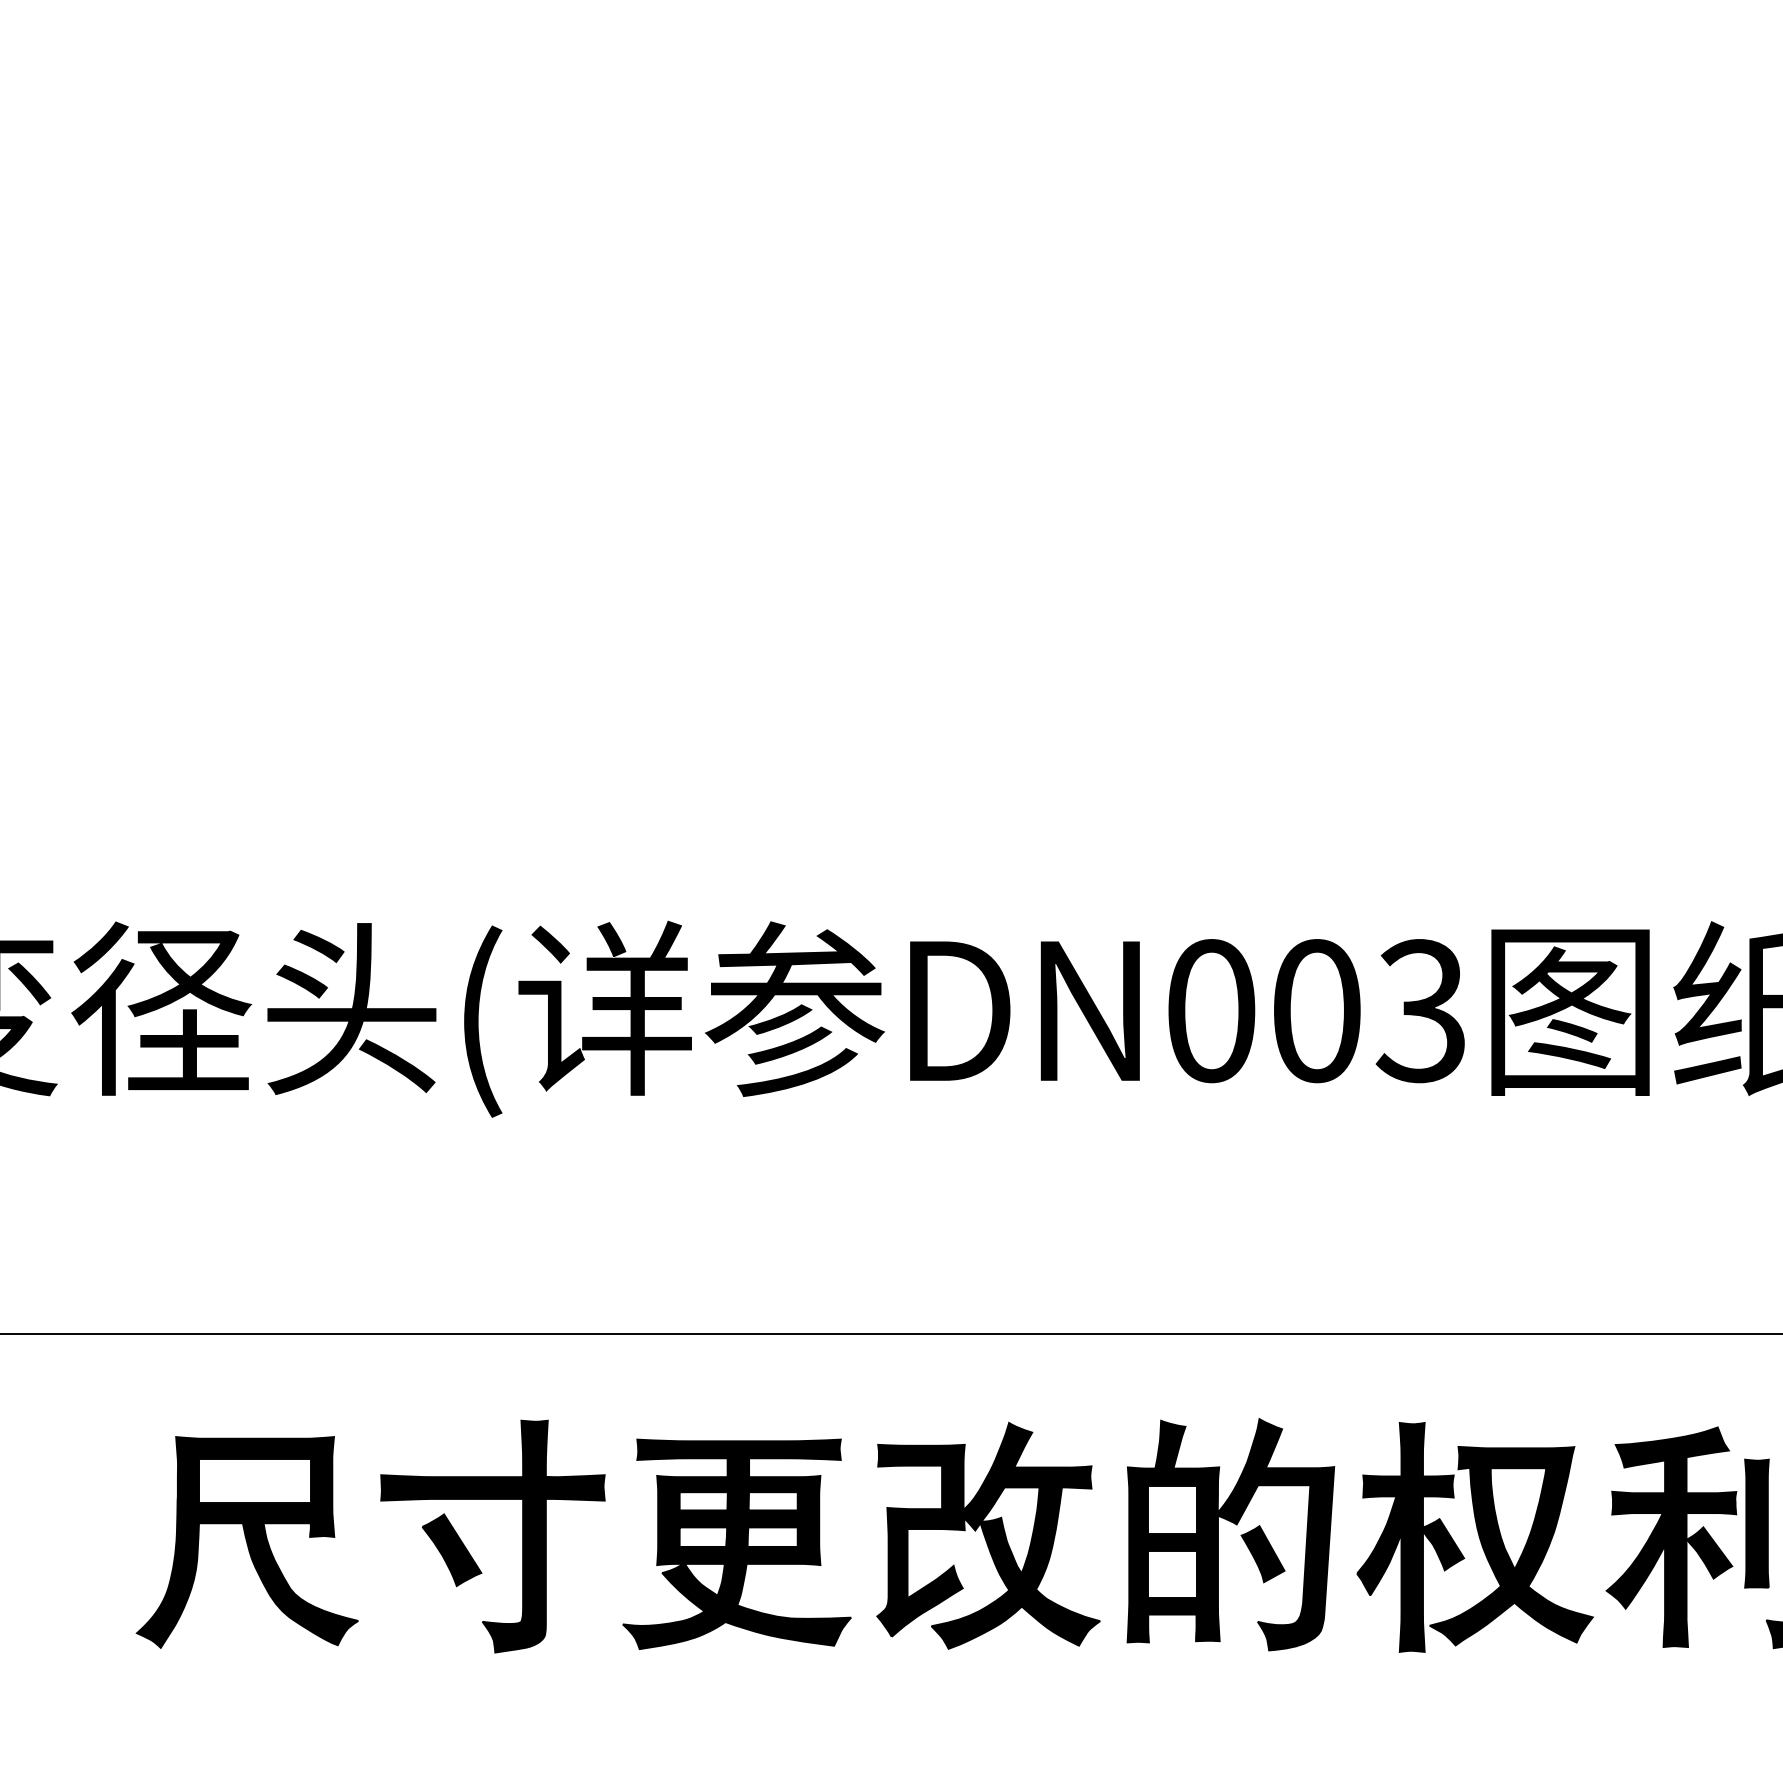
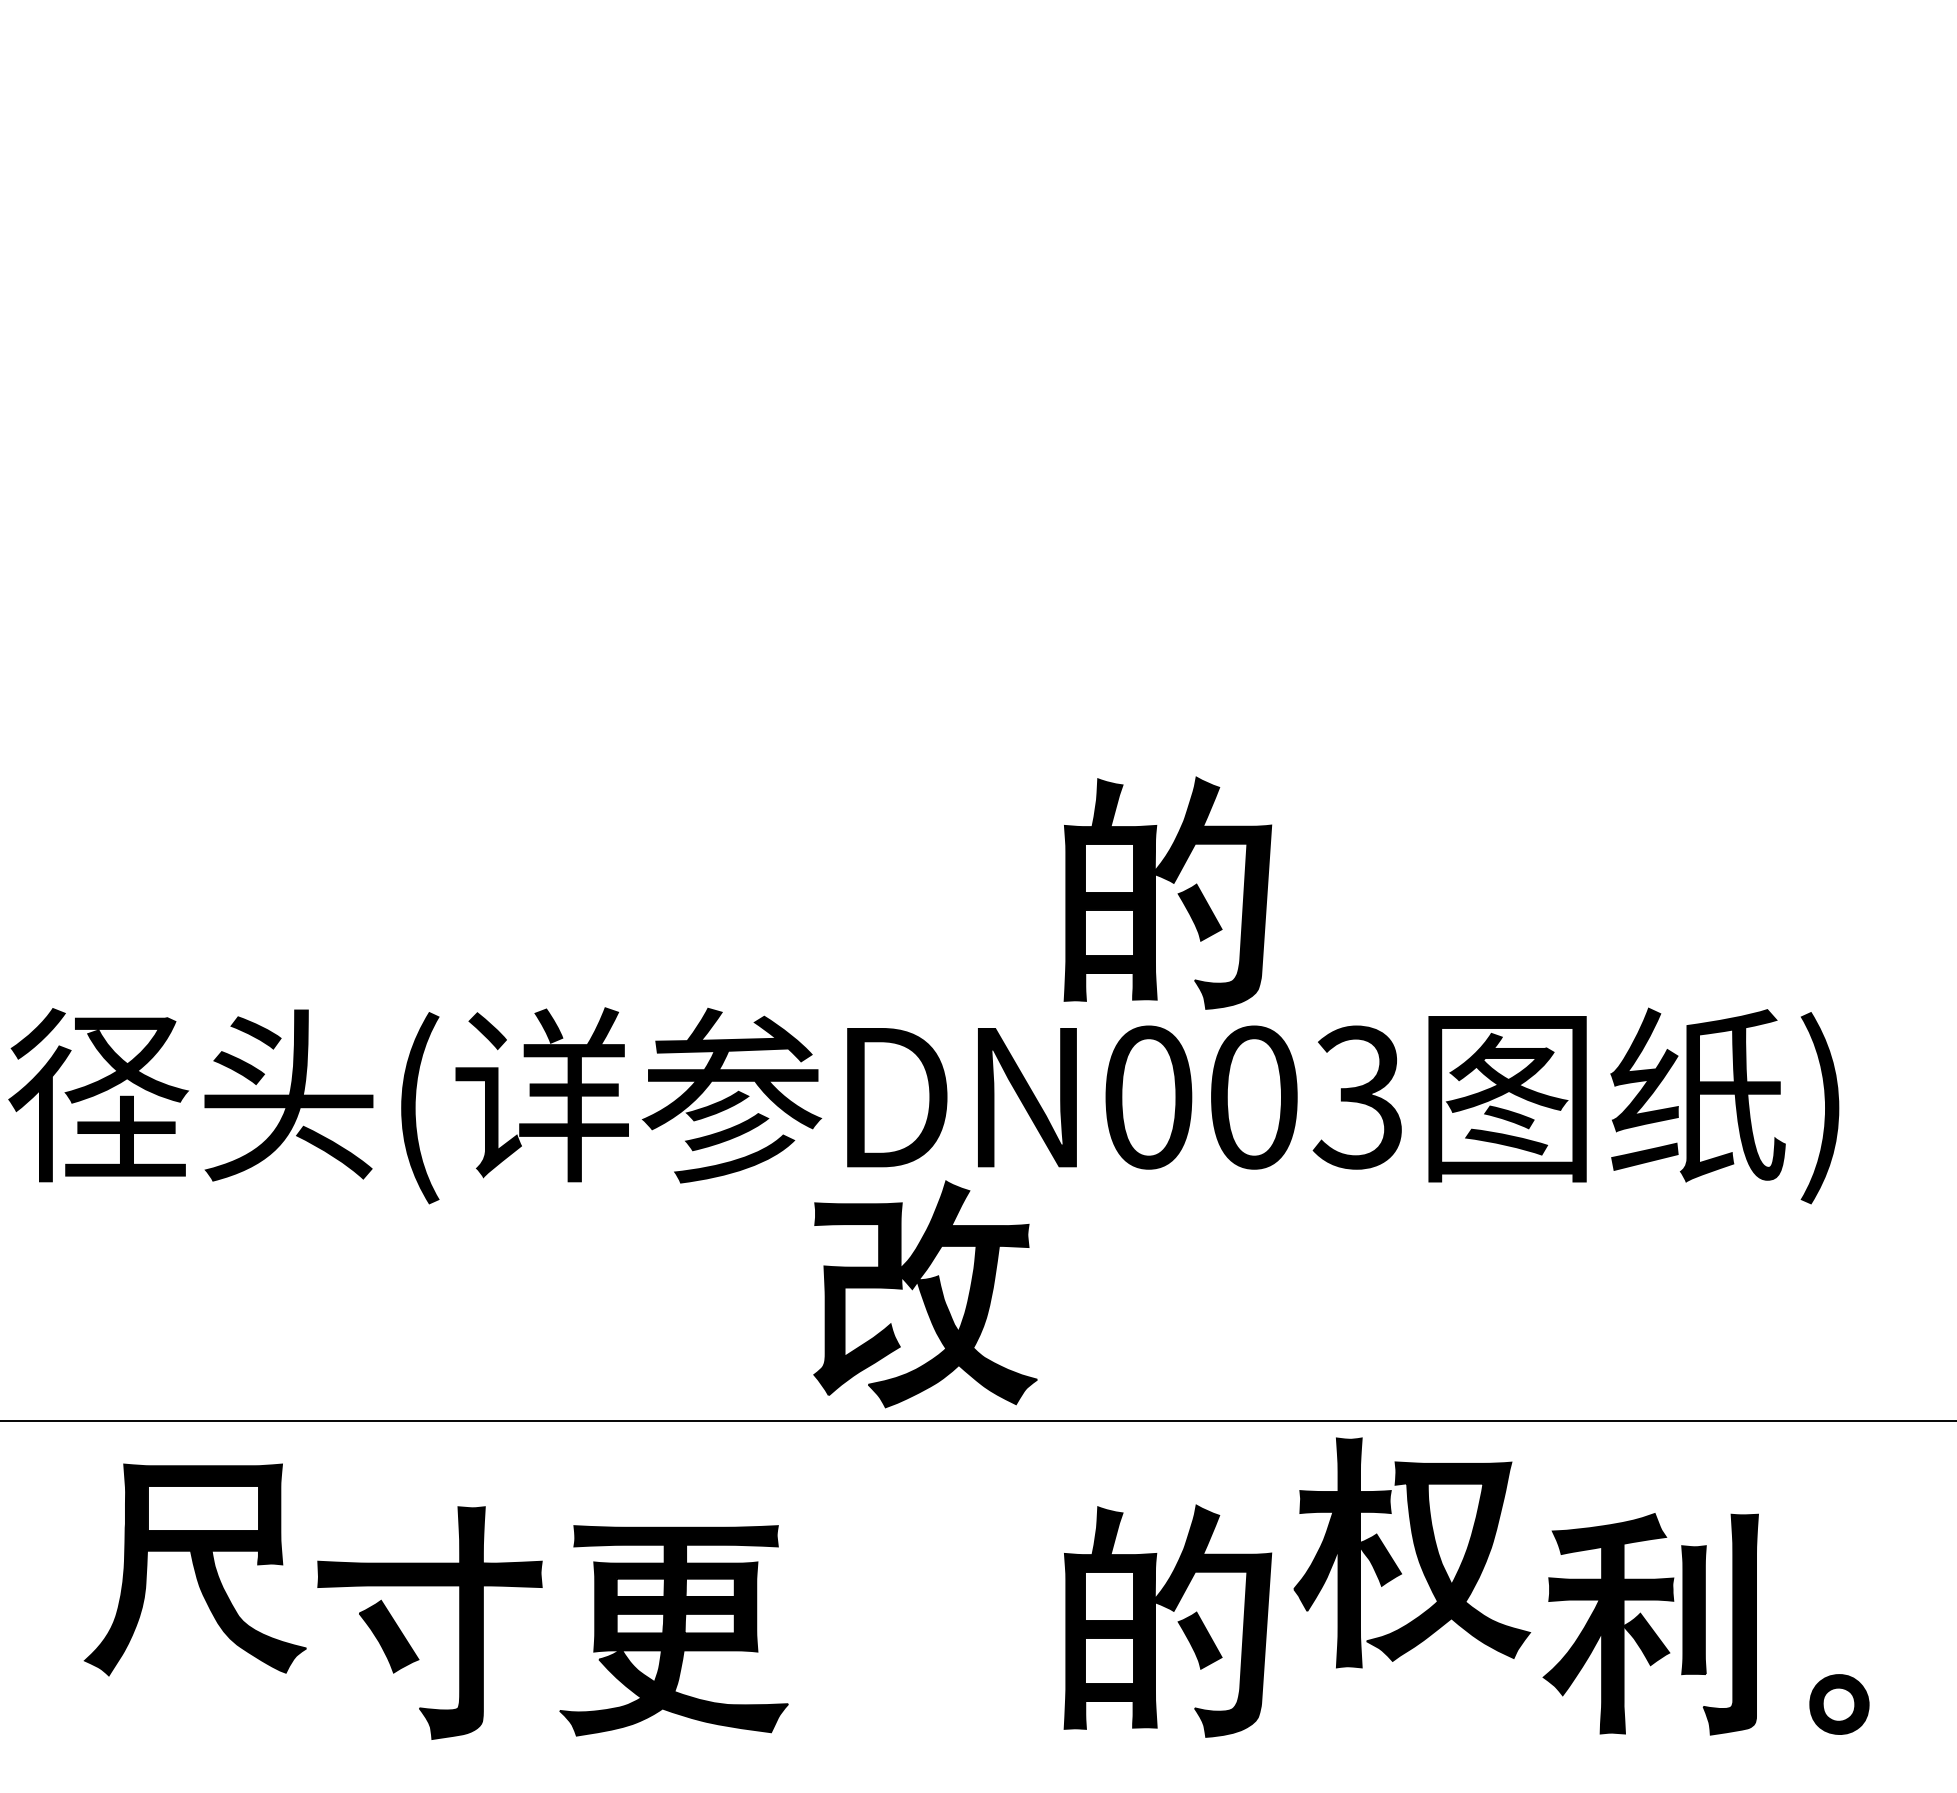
part: (1240, 807) -> (1177, 893), added
part: (988, 1536) -> (925, 1294), moved
part: (1475, 1537) -> (1412, 1552), moved
part: (246, 1542) -> (194, 1569), moved

